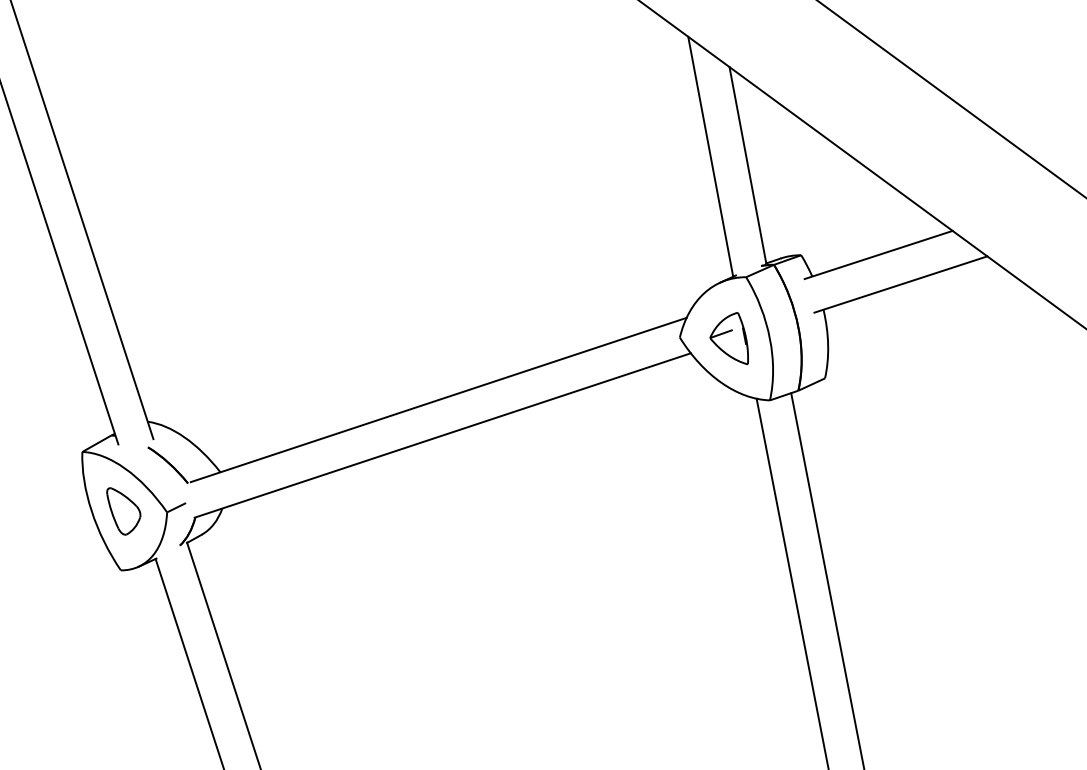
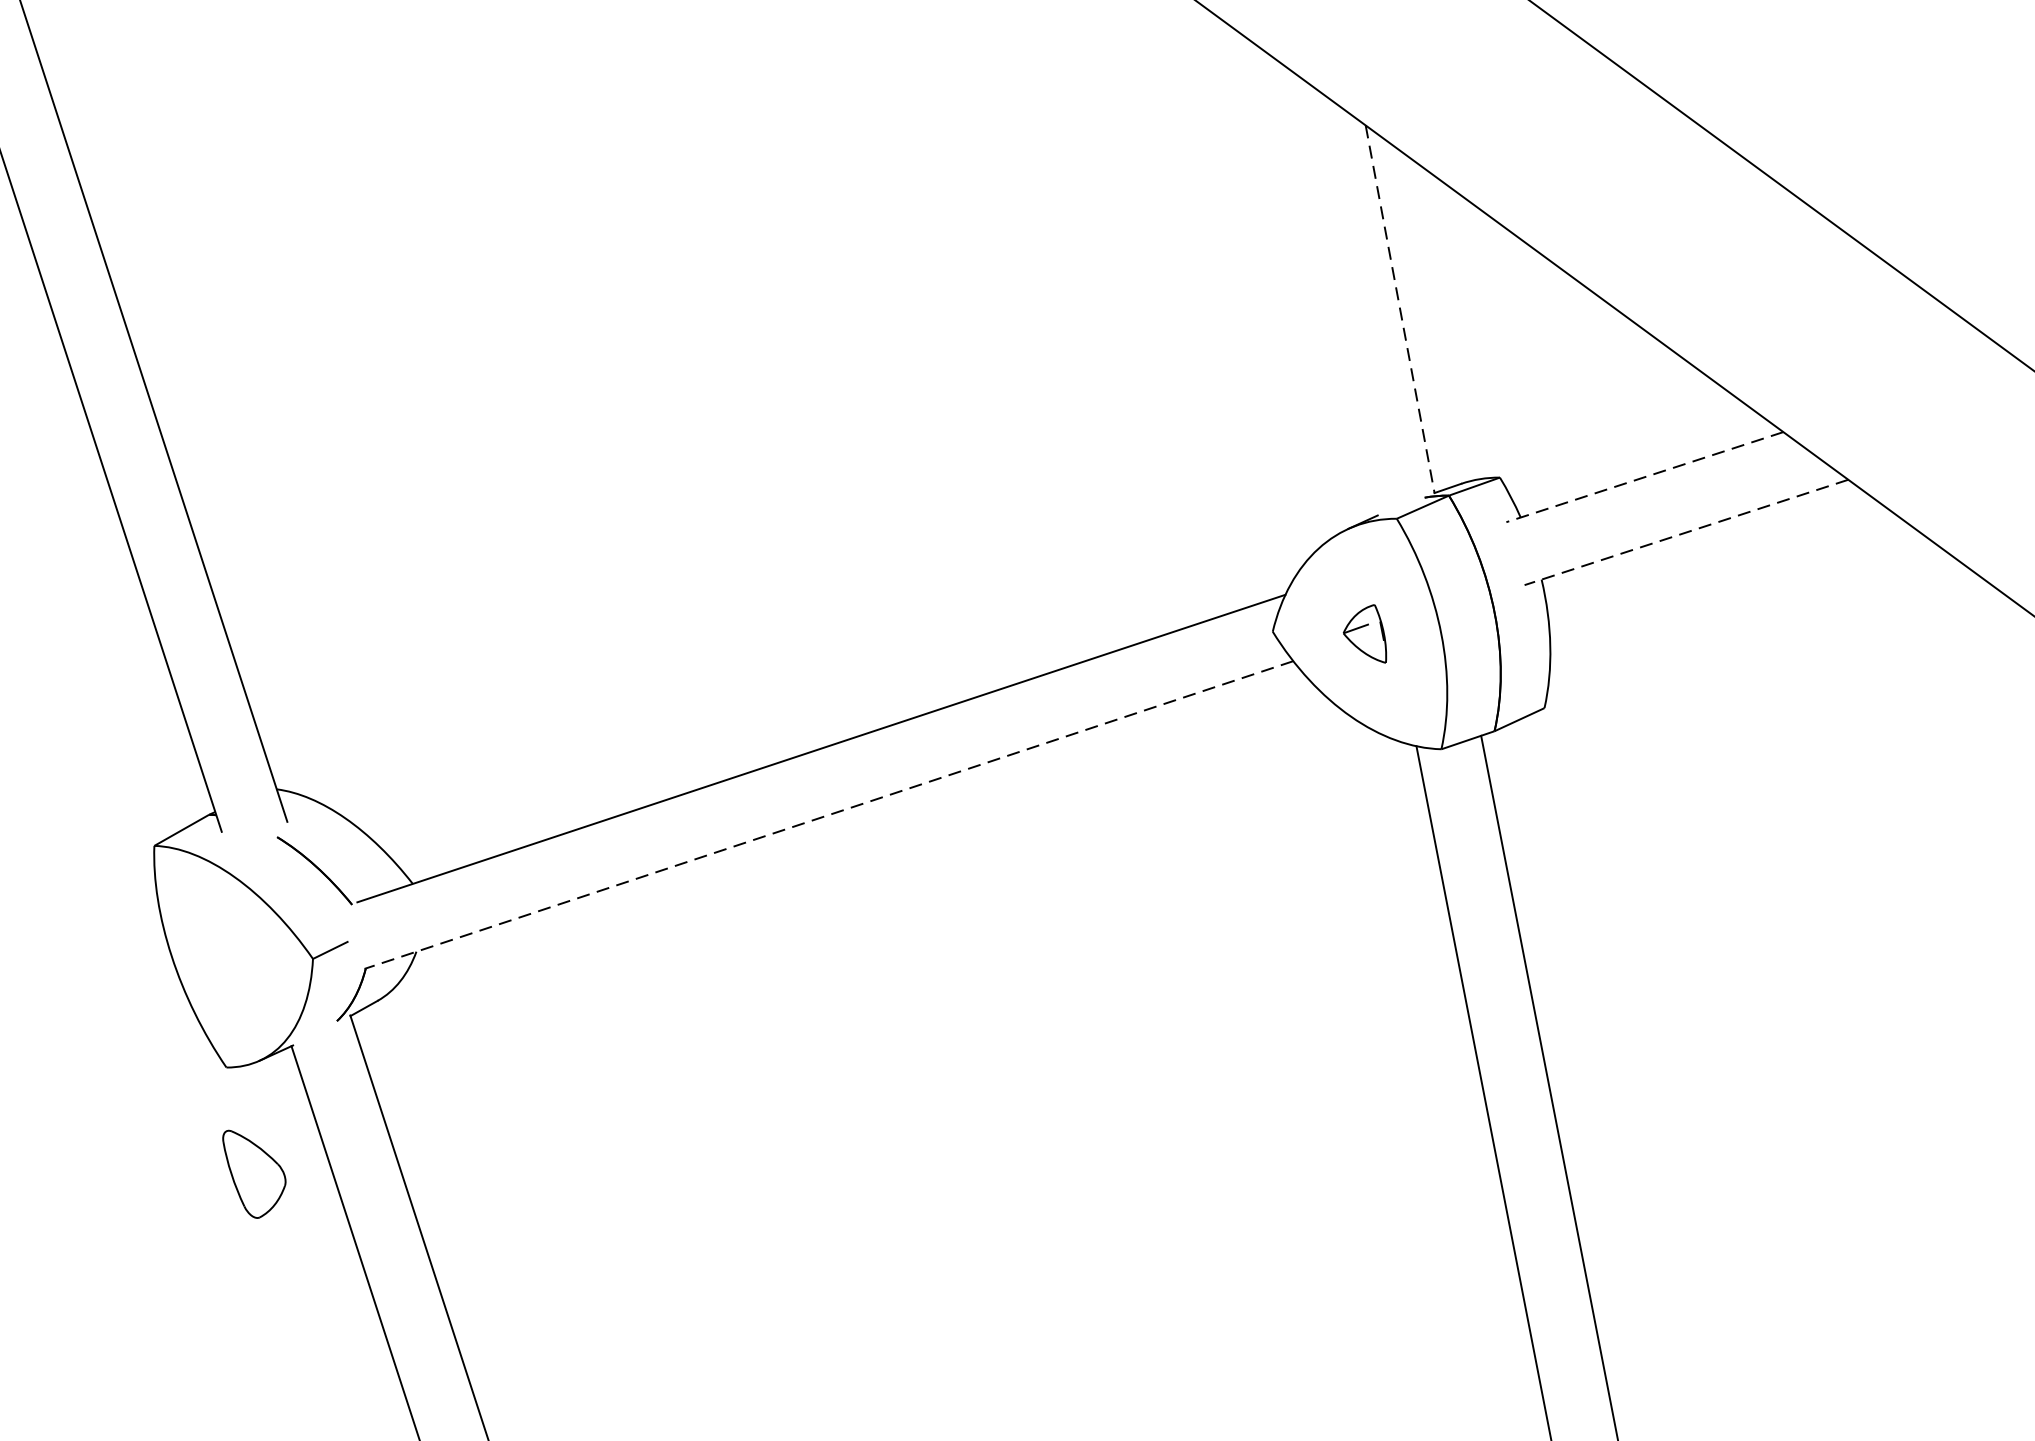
line: (710, 156) -> (1330, 292), removed
line: (748, 165) -> (1401, 309), solid -> dashed
line: (878, 255) -> (1644, 478), solid -> dashed
line: (900, 284) -> (1685, 532), solid -> dashed
part: (728, 338) -> (1363, 633), size x0.6
line: (442, 435) -> (828, 815), solid -> dashed
part: (123, 511) -> (253, 1174), moved

